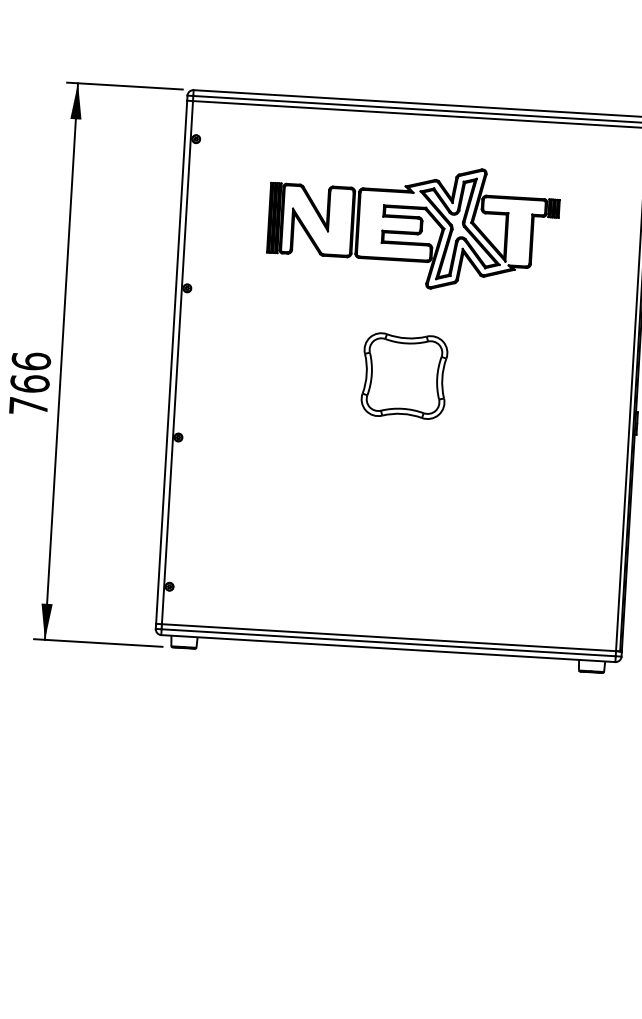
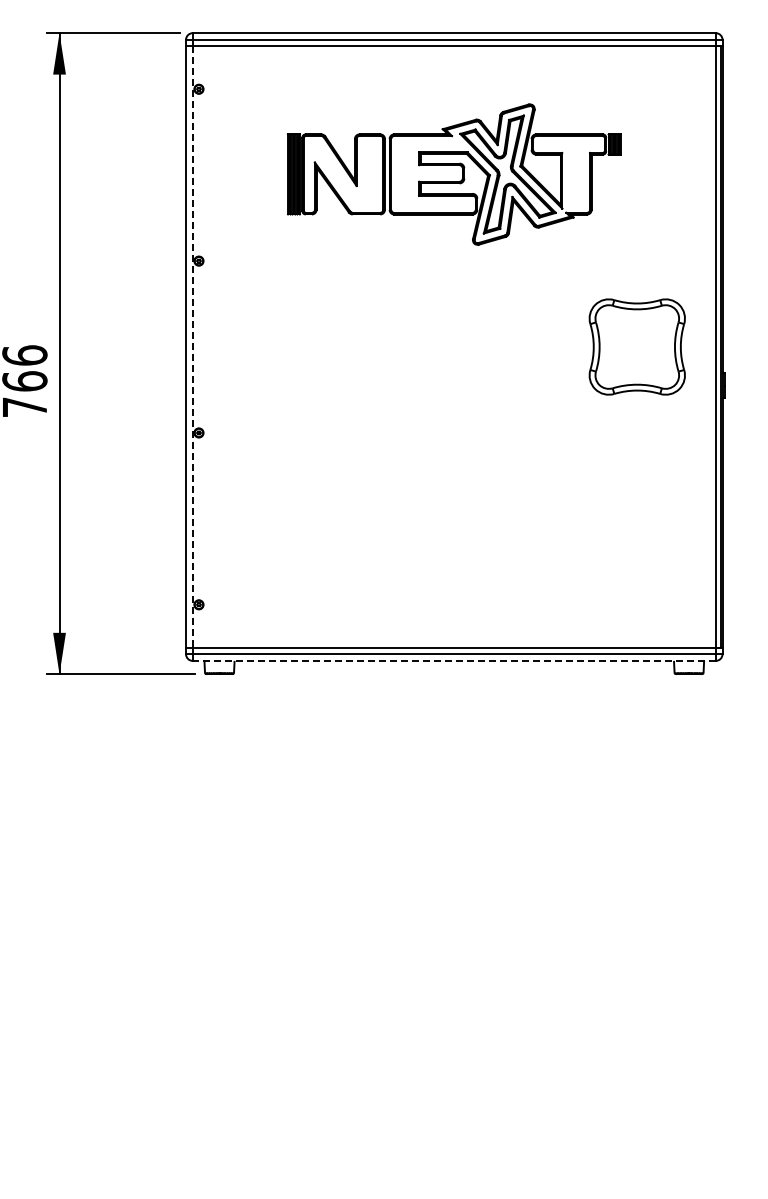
line: (177, 363) -> (192, 347), solid -> dashed
part: (403, 375) -> (636, 346), moved
line: (388, 648) -> (454, 660), solid -> dashed

